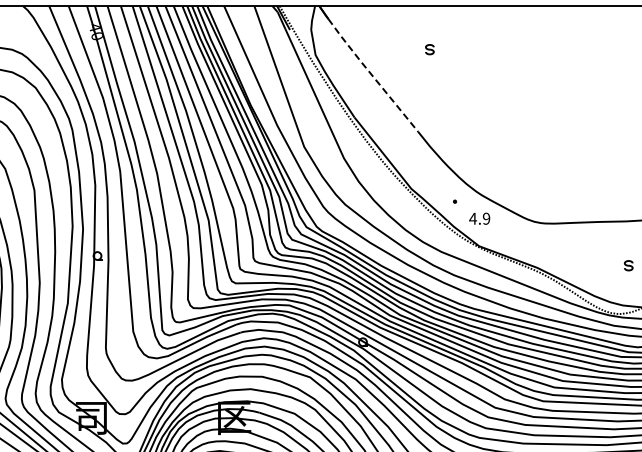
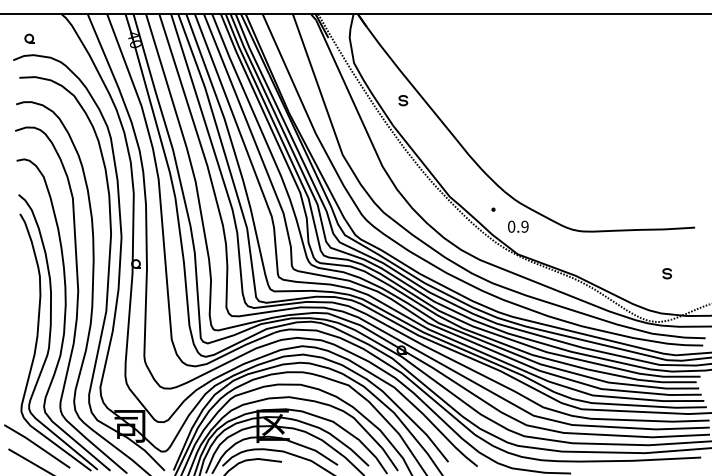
part: (430, 49) -> (403, 100), moved
line: (372, 74) -> (410, 82), dashed -> solid
text: (473, 218) -> (511, 226), 4.9 -> 0.9

